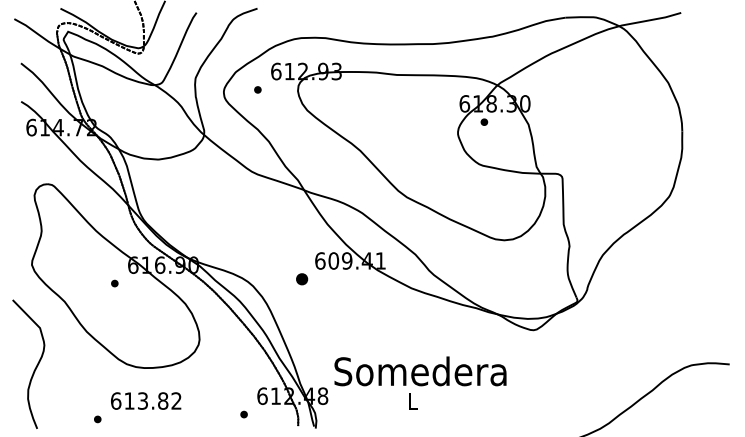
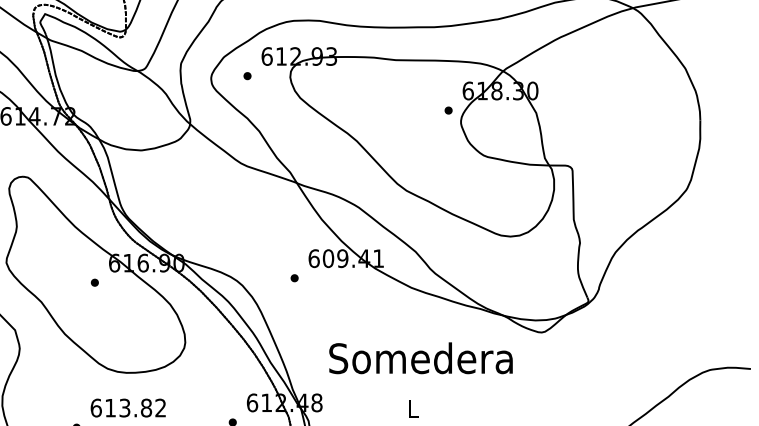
part: (484, 121) -> (448, 109), moved
part: (301, 279) -> (294, 278), size x0.62
text: (420, 371) -> (421, 358), moved

